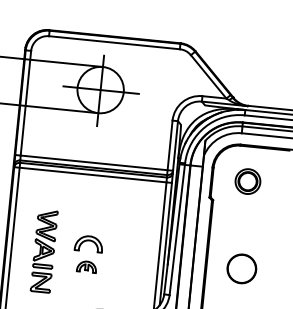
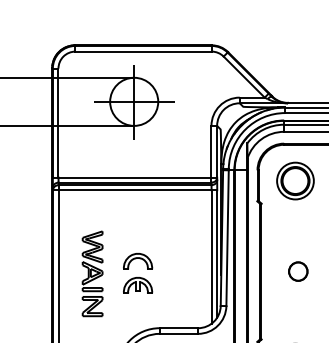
part: (248, 181) -> (295, 180), size x1.43
part: (87, 266) -> (138, 285), size x1.43
circle: (242, 268) -> (298, 271), size x0.62

